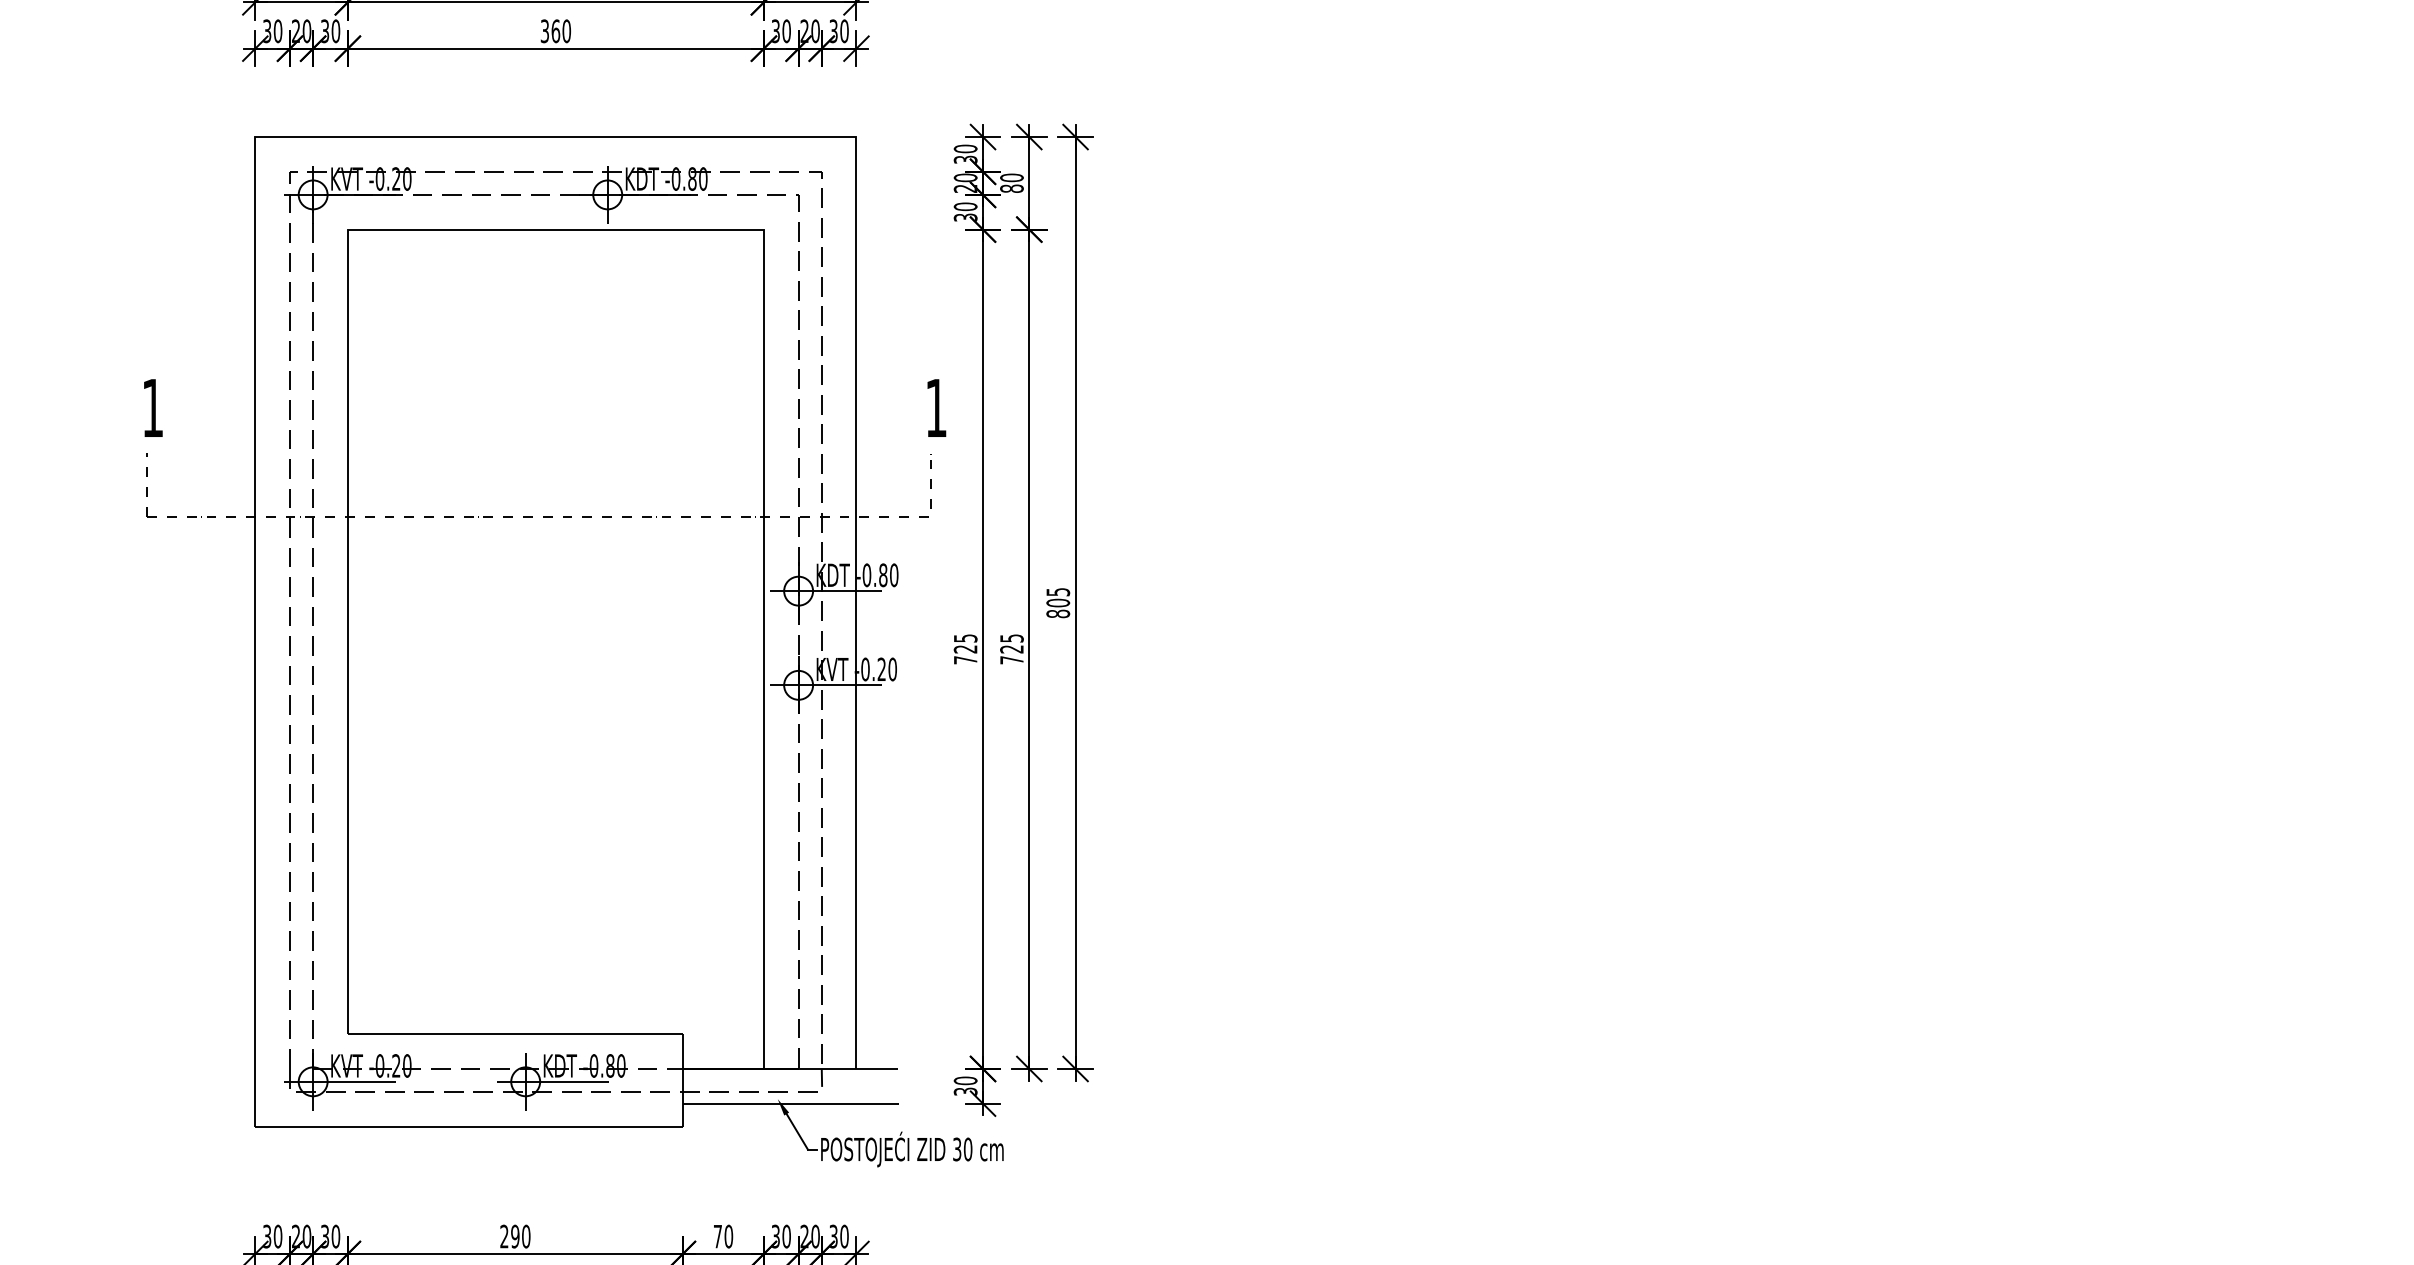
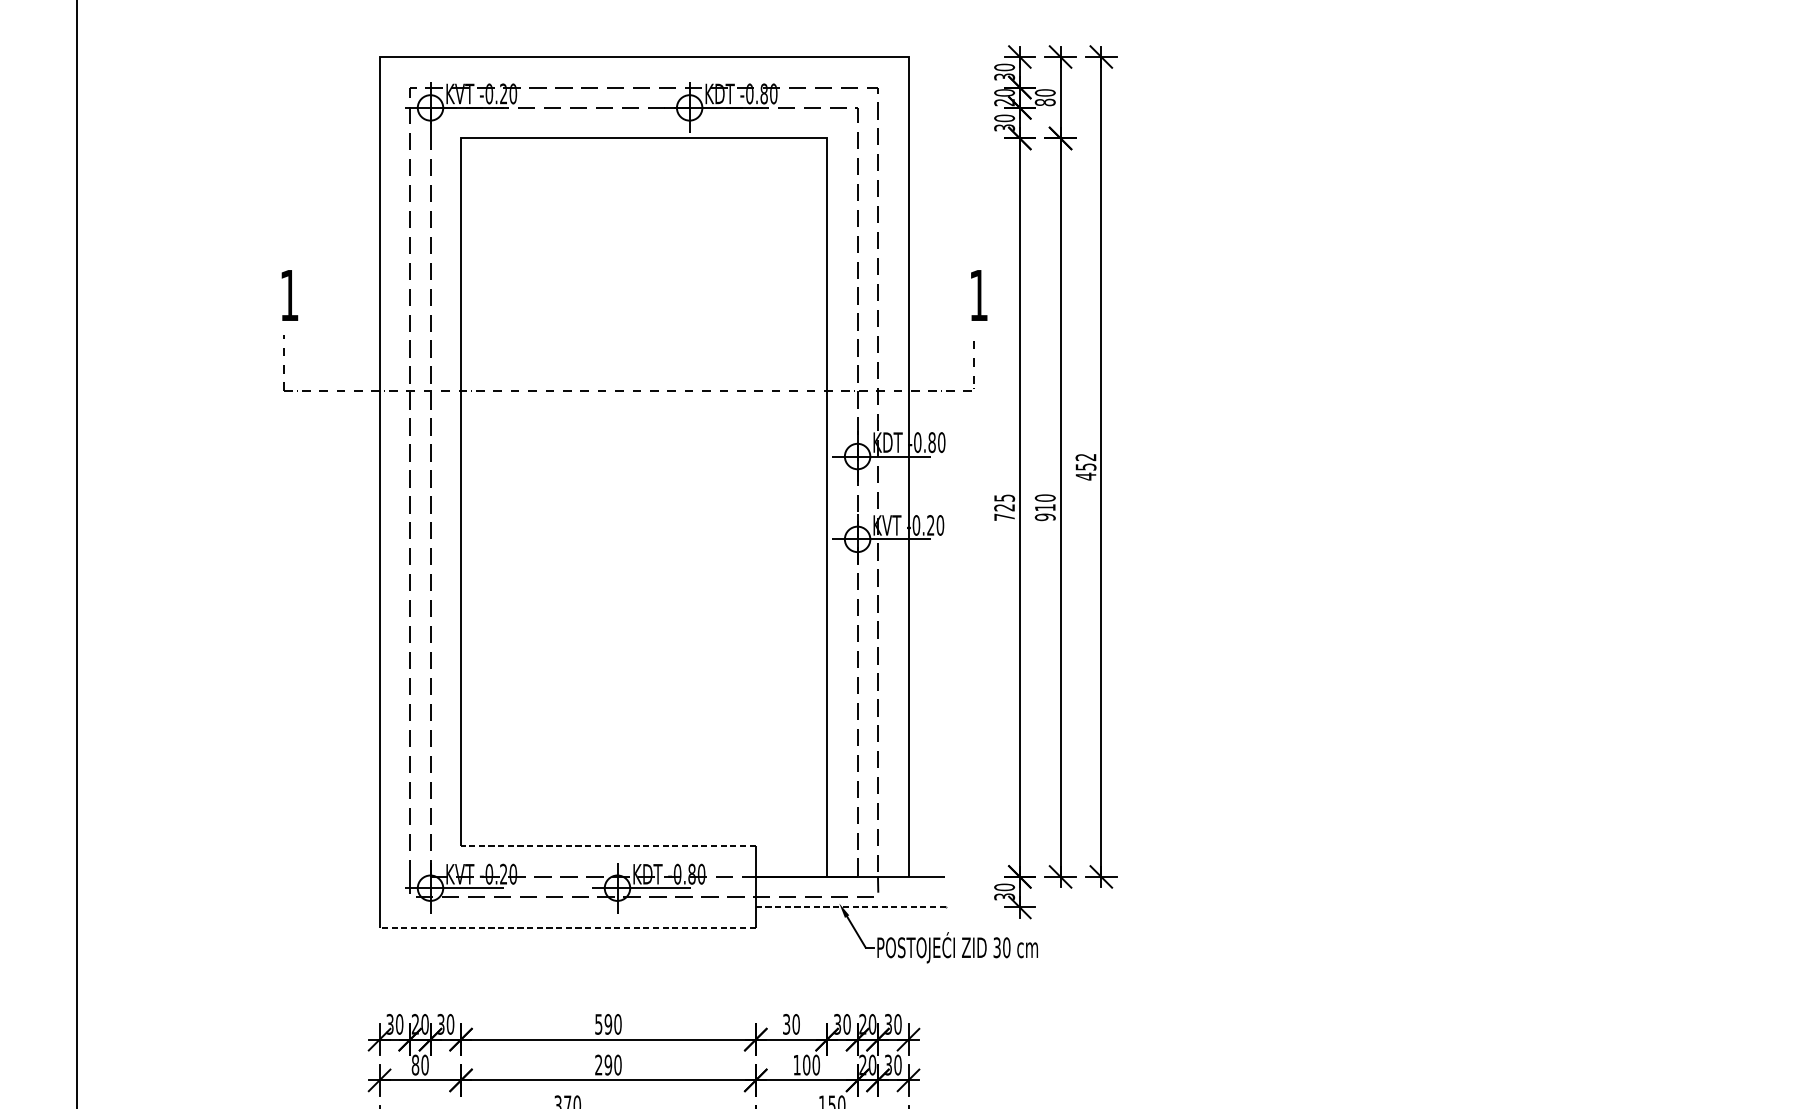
text: (1058, 603) -> (1086, 467), 805 -> 452
text: (1011, 649) -> (1044, 507), 725 -> 910
line: (515, 1034) -> (608, 846), solid -> dashed
line: (790, 1103) -> (850, 907), solid -> dashed
line: (469, 1126) -> (568, 927), solid -> dashed
text: (504, 1236) -> (598, 1024), 290 -> 590
text: (717, 1236) -> (786, 1024), 70 -> 30

